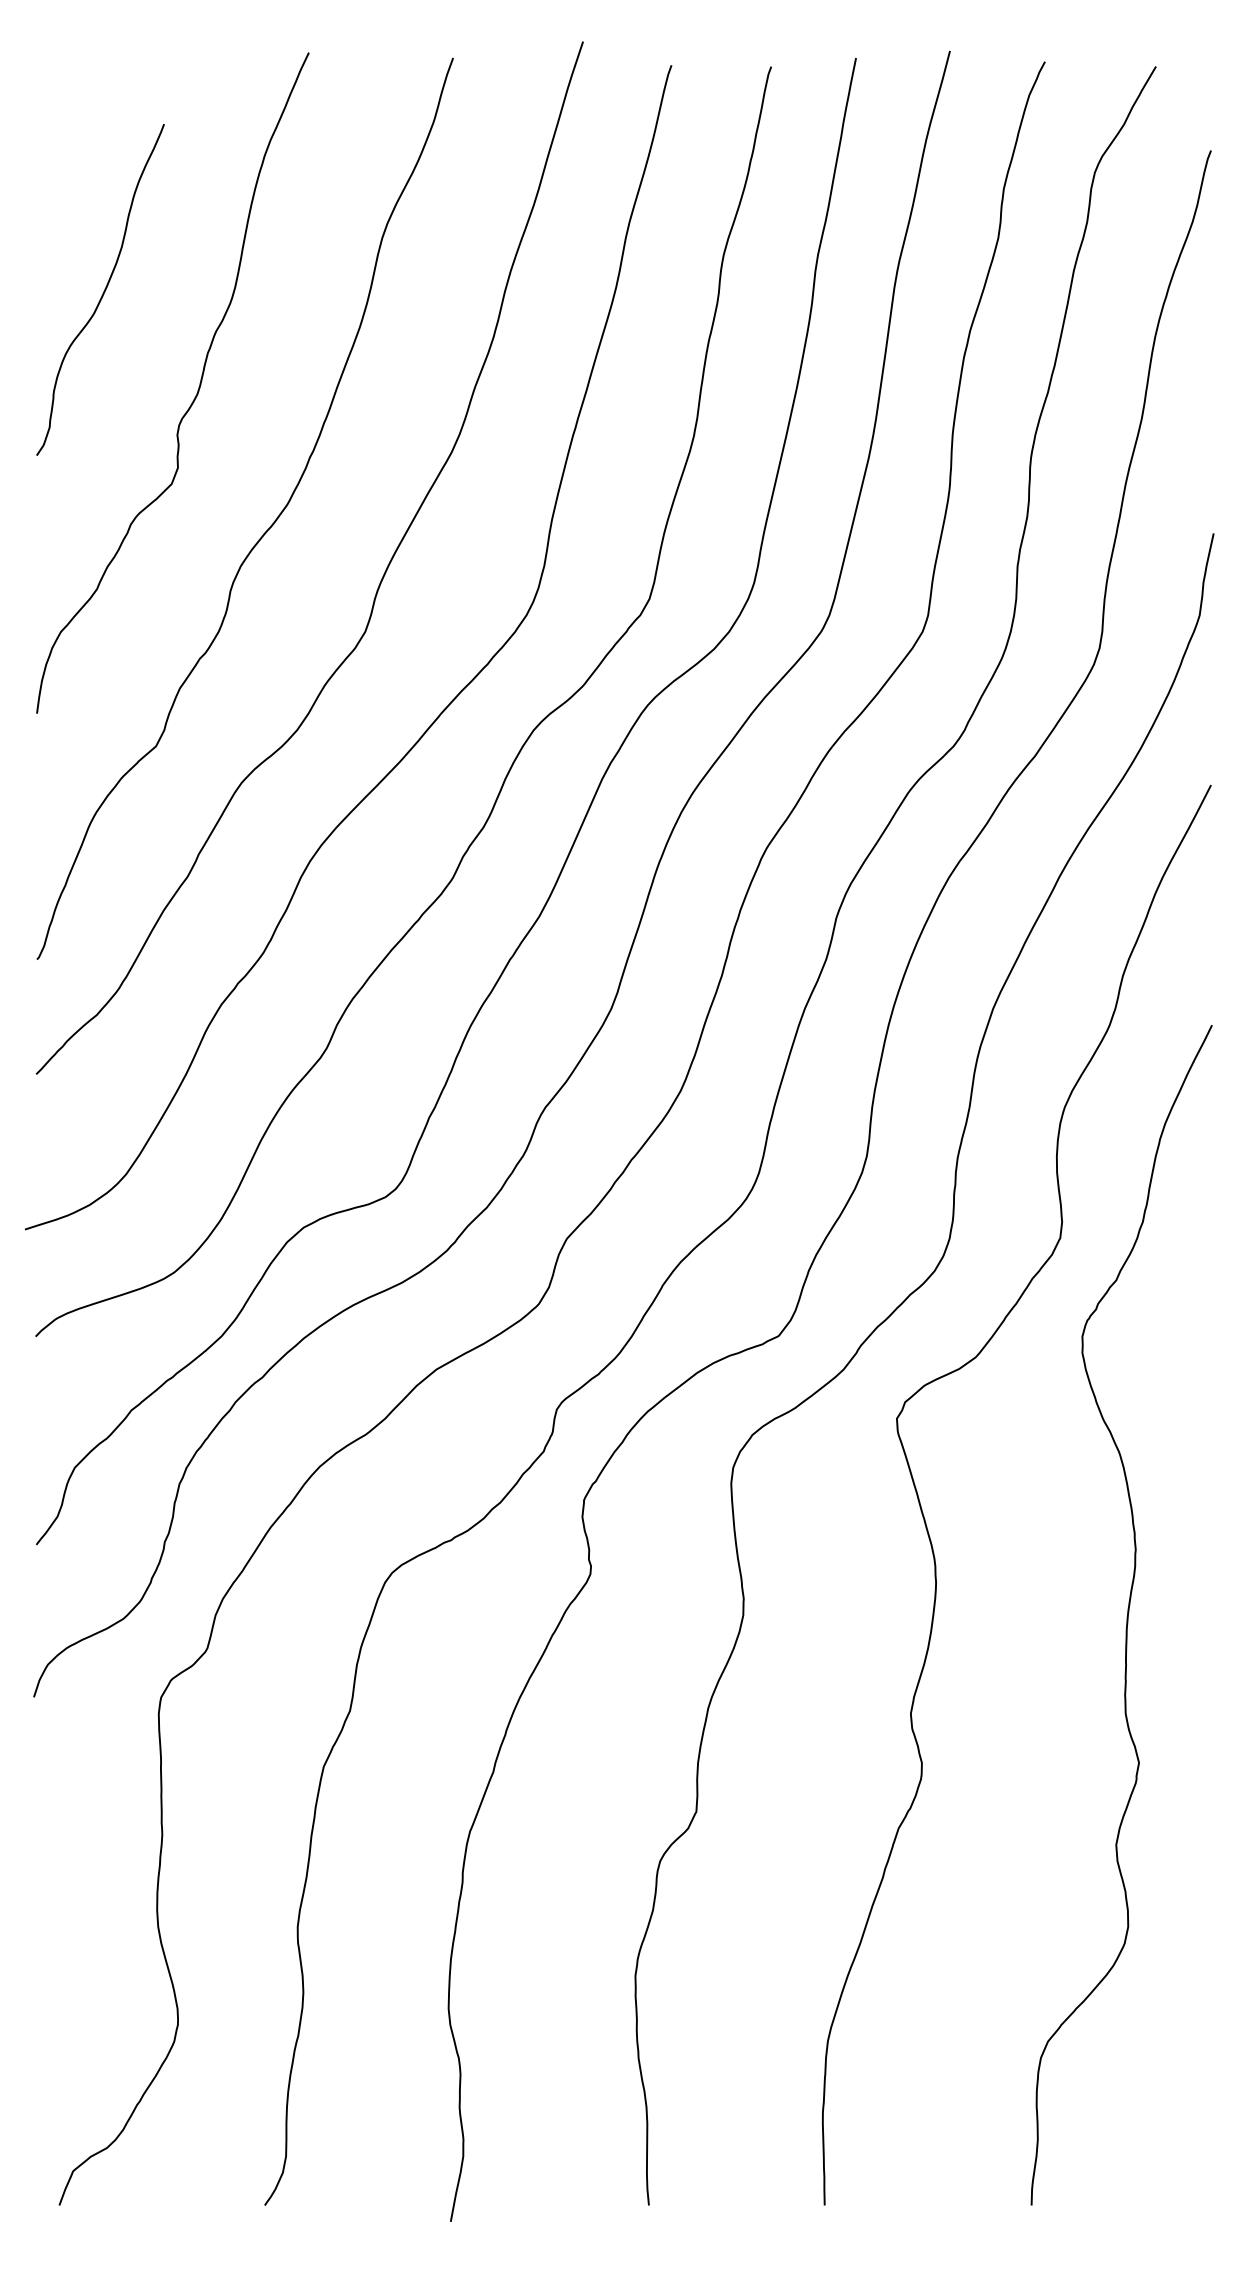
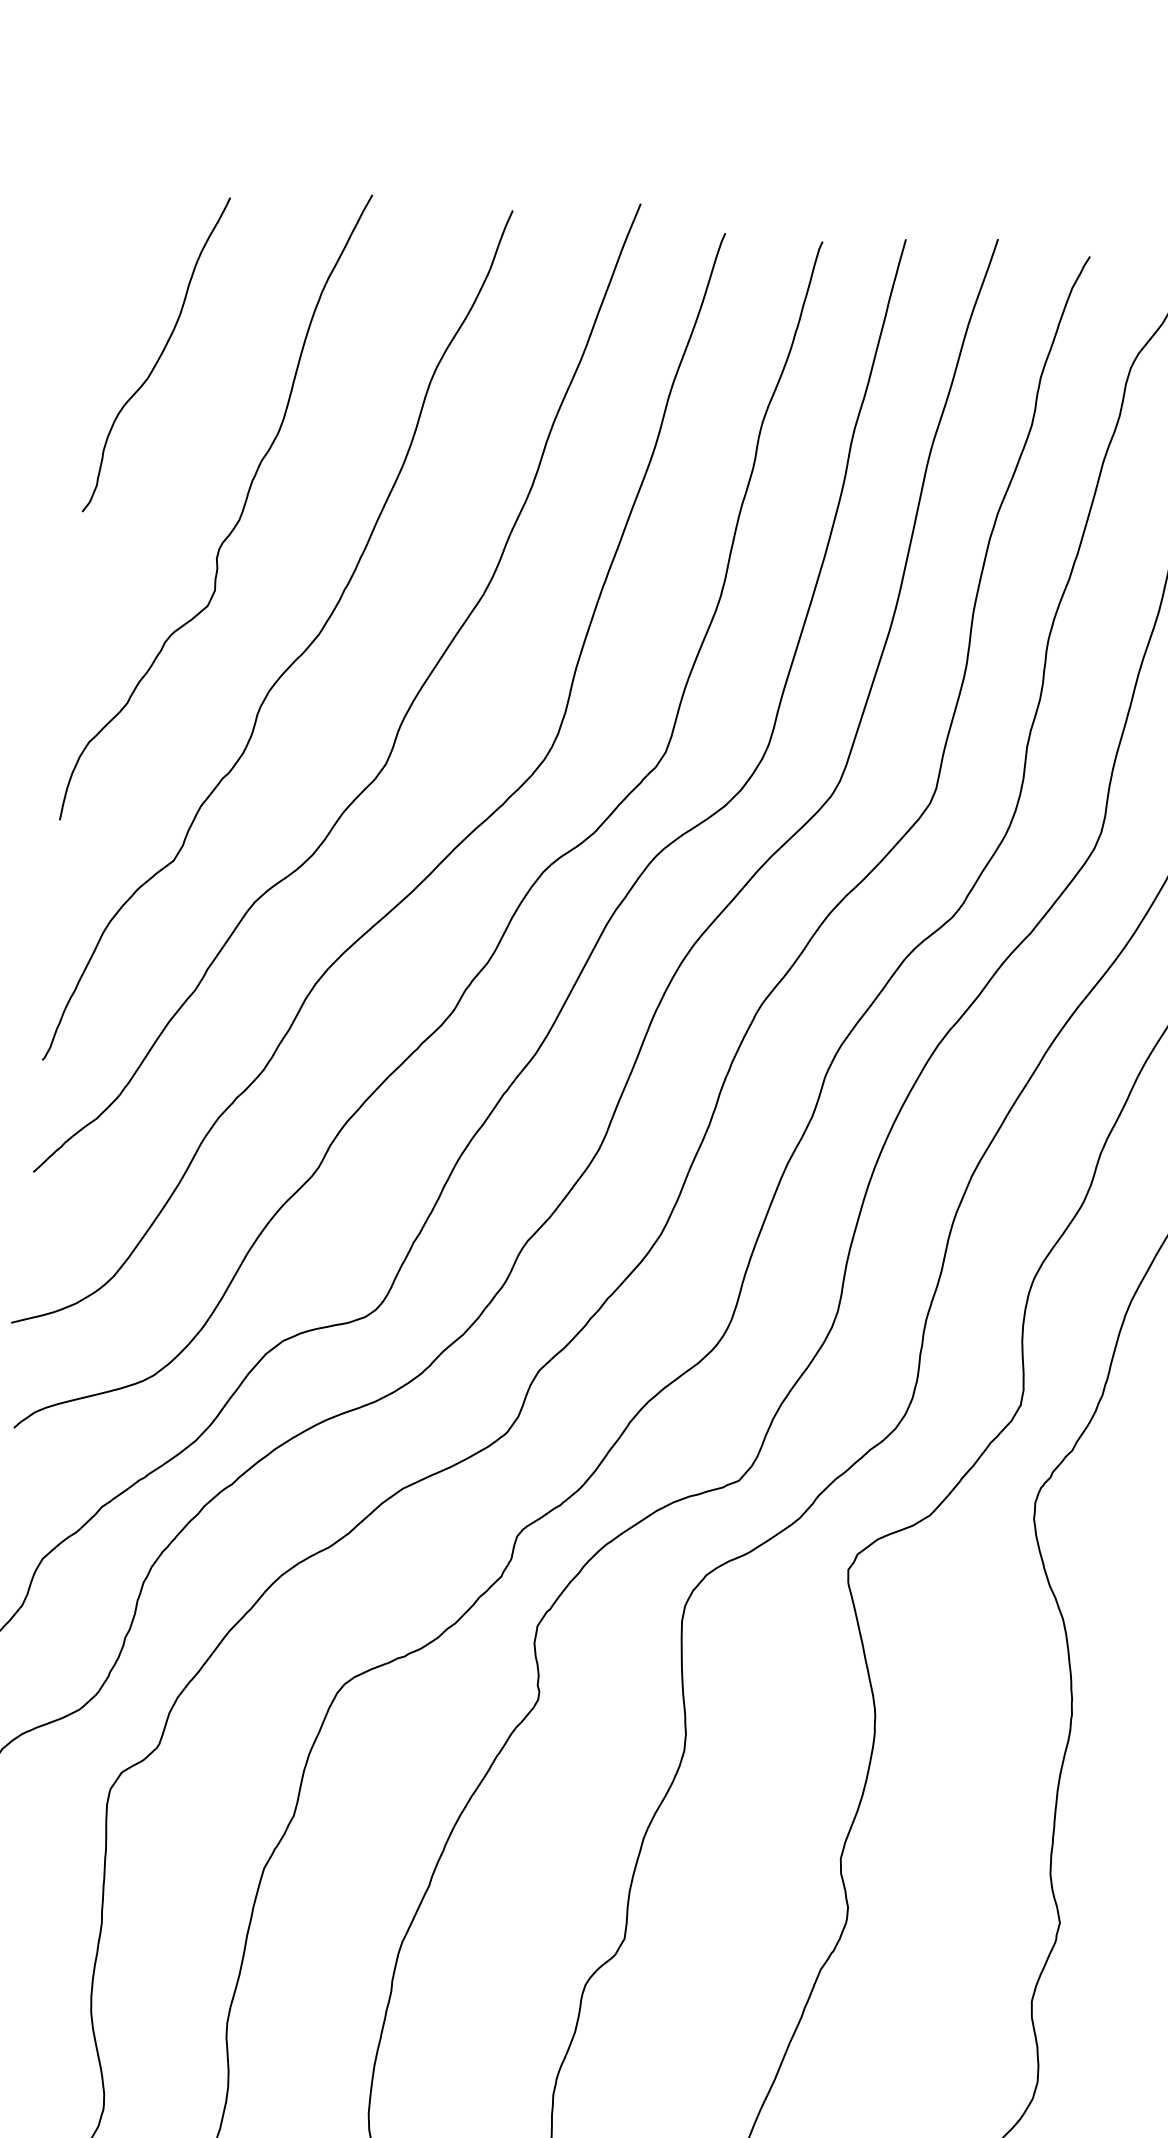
curve: (103, 291) -> (159, 356), moved

